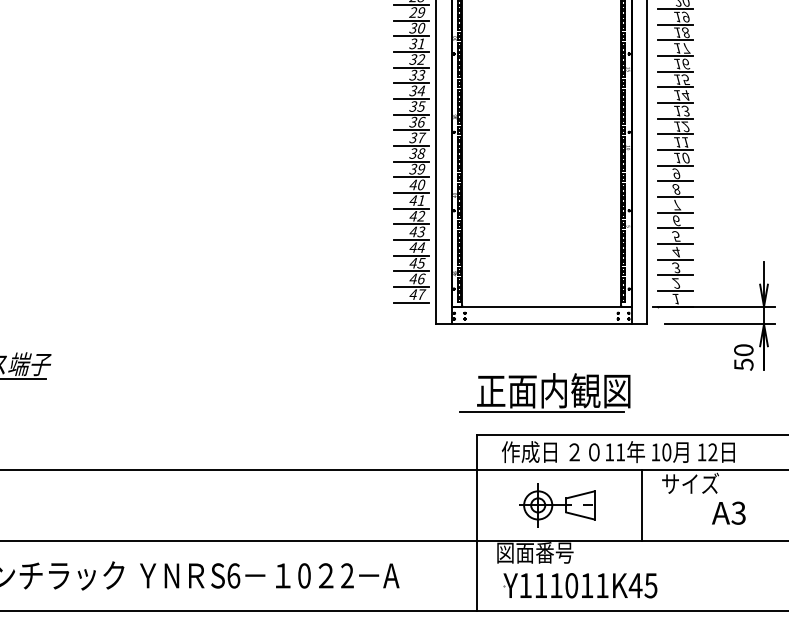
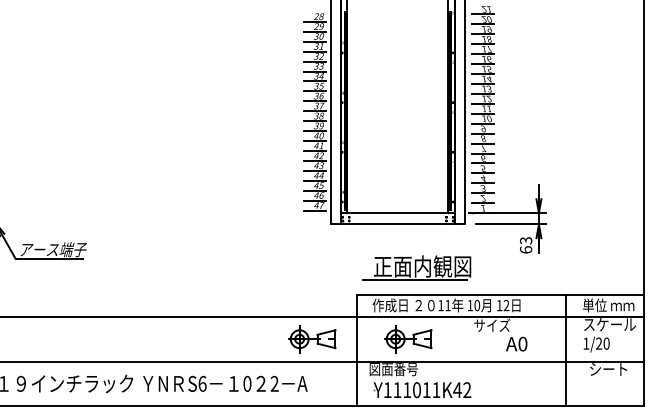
text: (744, 357) -> (526, 245), 50 -> 63
part: (544, 392) -> (416, 267), moved
line: (641, 504) -> (461, 338), removed
part: (407, 505) -> (312, 339), added
text: (738, 513) -> (522, 344), A3 -> A0
text: (651, 586) -> (467, 390), Y111011K45 -> Y111011K42

